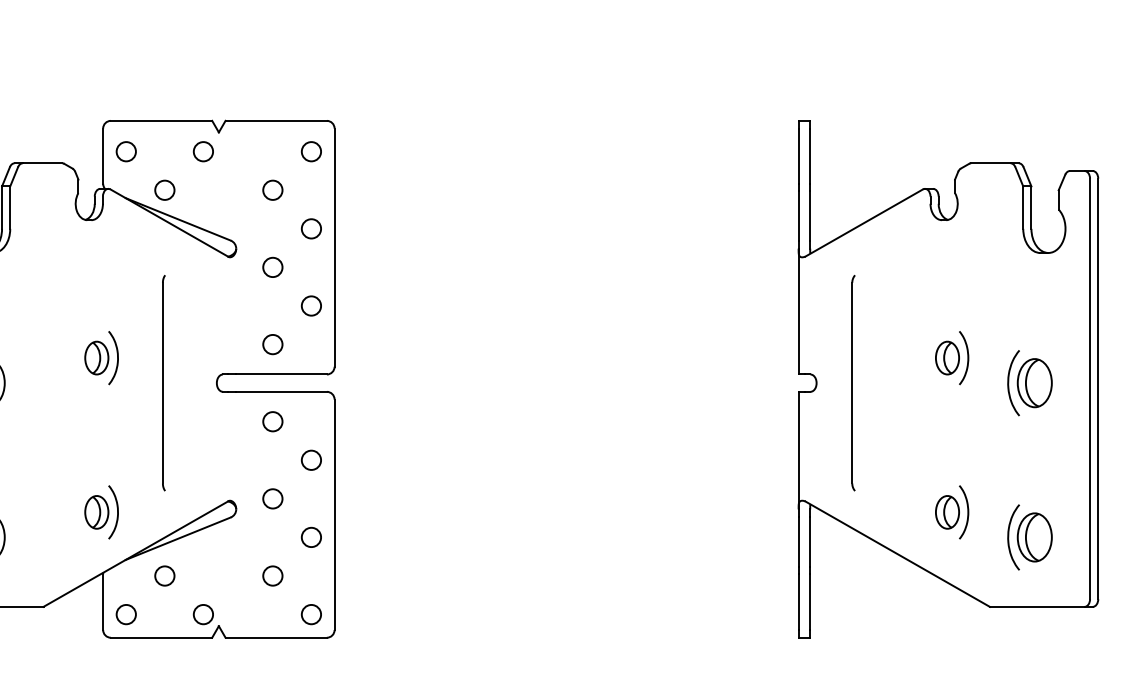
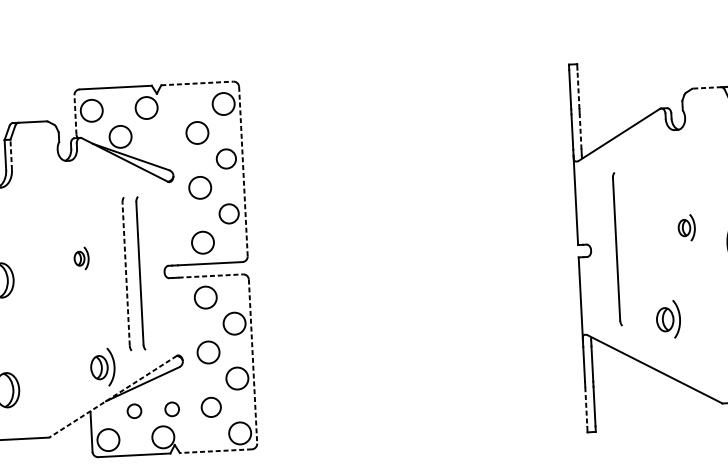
line: (276, 120) -> (197, 83), solid -> dashed
circle: (125, 151) -> (91, 110), size x1.6
circle: (203, 151) -> (146, 107), size x1.6
circle: (310, 151) -> (222, 104), size x1.6
line: (103, 156) -> (75, 115), solid -> dashed
line: (810, 156) -> (578, 89), solid -> dashed
line: (990, 163) -> (706, 88), solid -> dashed
circle: (164, 189) -> (120, 136), size x1.6
circle: (272, 189) -> (197, 132), size x1.6
line: (10, 207) -> (11, 154), solid -> dashed
line: (810, 215) -> (580, 131), solid -> dashed
circle: (310, 228) -> (225, 158), size x1.4
line: (334, 248) -> (243, 172), solid -> dashed
circle: (272, 267) -> (199, 187), size x1.6
circle: (310, 305) -> (228, 213), size x1.4
circle: (272, 344) -> (202, 242), size x1.6
part: (101, 358) -> (81, 258), size x0.6
part: (952, 358) -> (686, 228), size x0.7
line: (162, 382) -> (125, 273), solid -> dashed
part: (183, 383) -> (140, 273), added
line: (282, 391) -> (211, 275), solid -> dashed
circle: (272, 421) -> (205, 297), size x1.6
circle: (311, 459) -> (234, 323), size x1.6
circle: (272, 498) -> (208, 352), size x1.6
part: (101, 512) -> (102, 367), moved
part: (952, 512) -> (668, 319), moved
line: (334, 515) -> (252, 362), solid -> dashed
circle: (311, 537) -> (237, 378), size x1.6
line: (135, 554) -> (112, 397), solid -> dashed
circle: (217, 575) -> (171, 409), added
circle: (272, 575) -> (211, 407), size x1.4
line: (798, 602) -> (586, 407), solid -> dashed
circle: (125, 614) -> (107, 440), size x1.6
circle: (203, 614) -> (163, 437), size x1.6
circle: (311, 614) -> (240, 433), size x1.6
line: (276, 637) -> (216, 450), solid -> dashed

